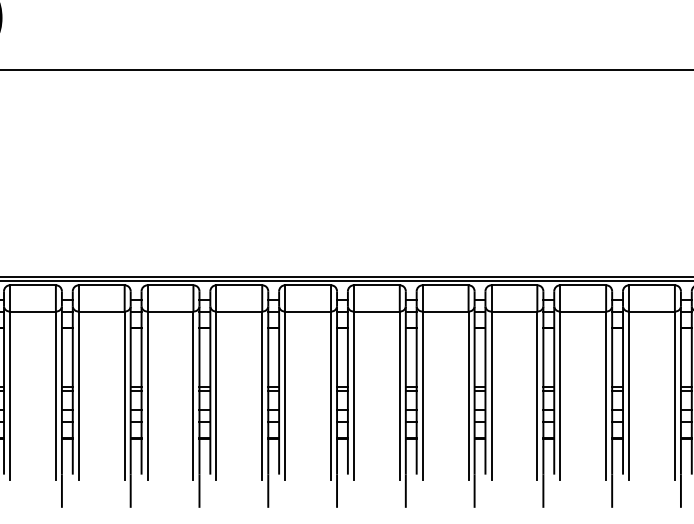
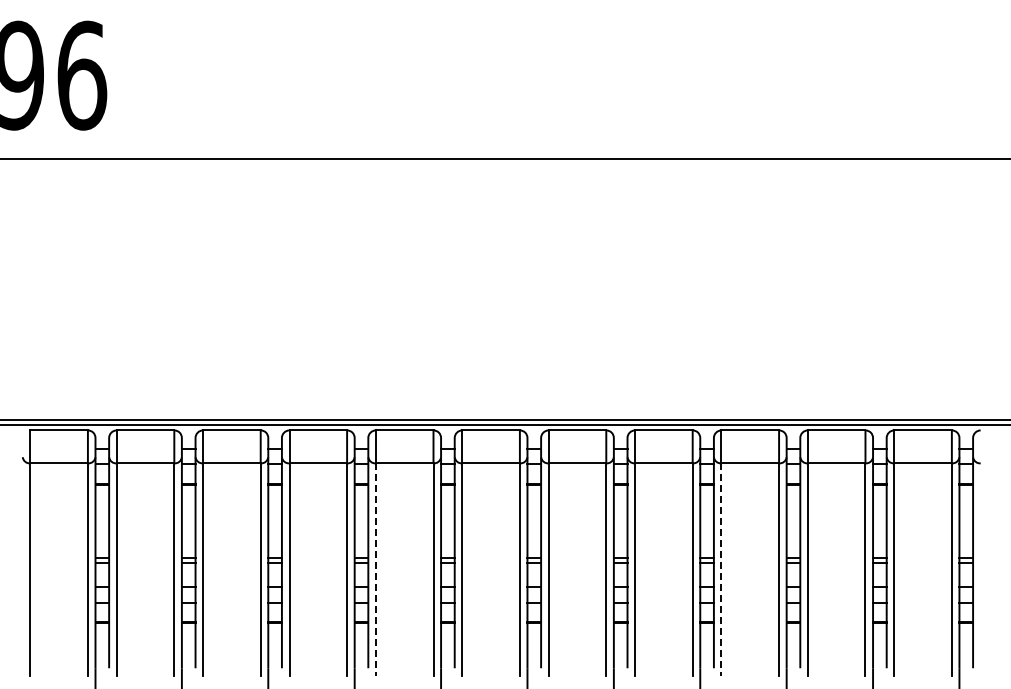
line: (216, 396) -> (375, 569), solid -> dashed
line: (491, 396) -> (721, 569), solid -> dashed

